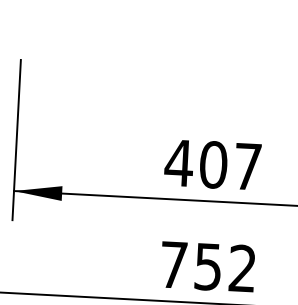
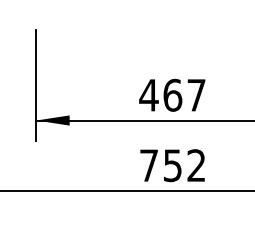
text: (213, 163) -> (172, 94), 407 -> 467

